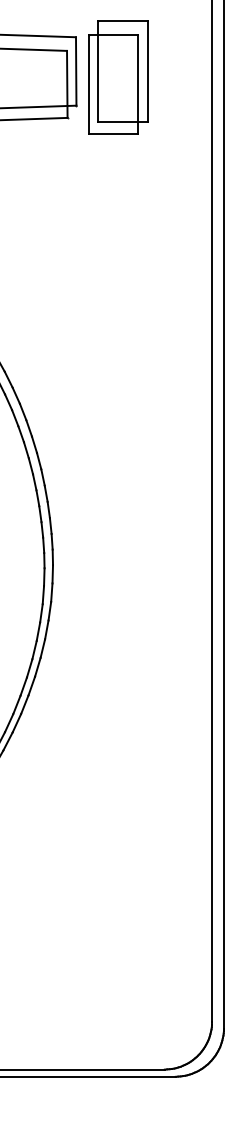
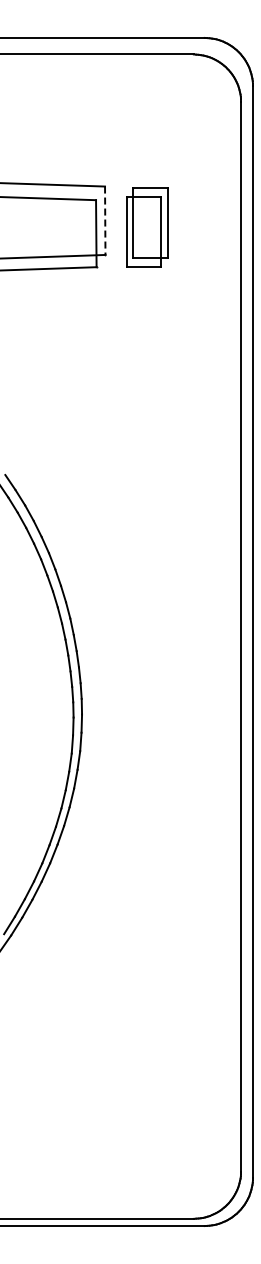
line: (76, 72) -> (105, 221), solid -> dashed
part: (118, 78) -> (147, 227), size x0.7

